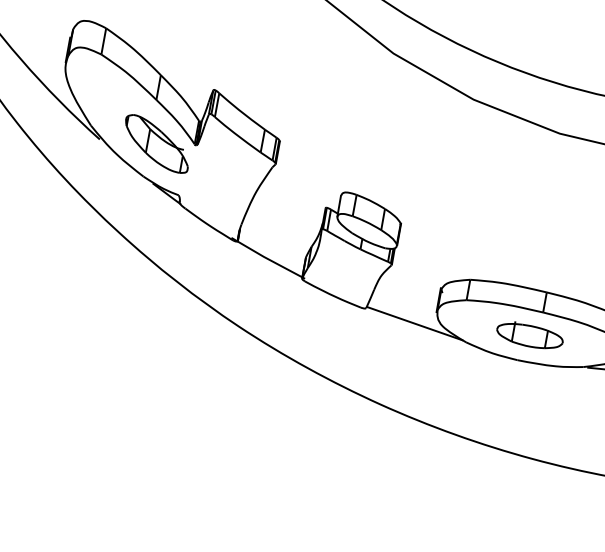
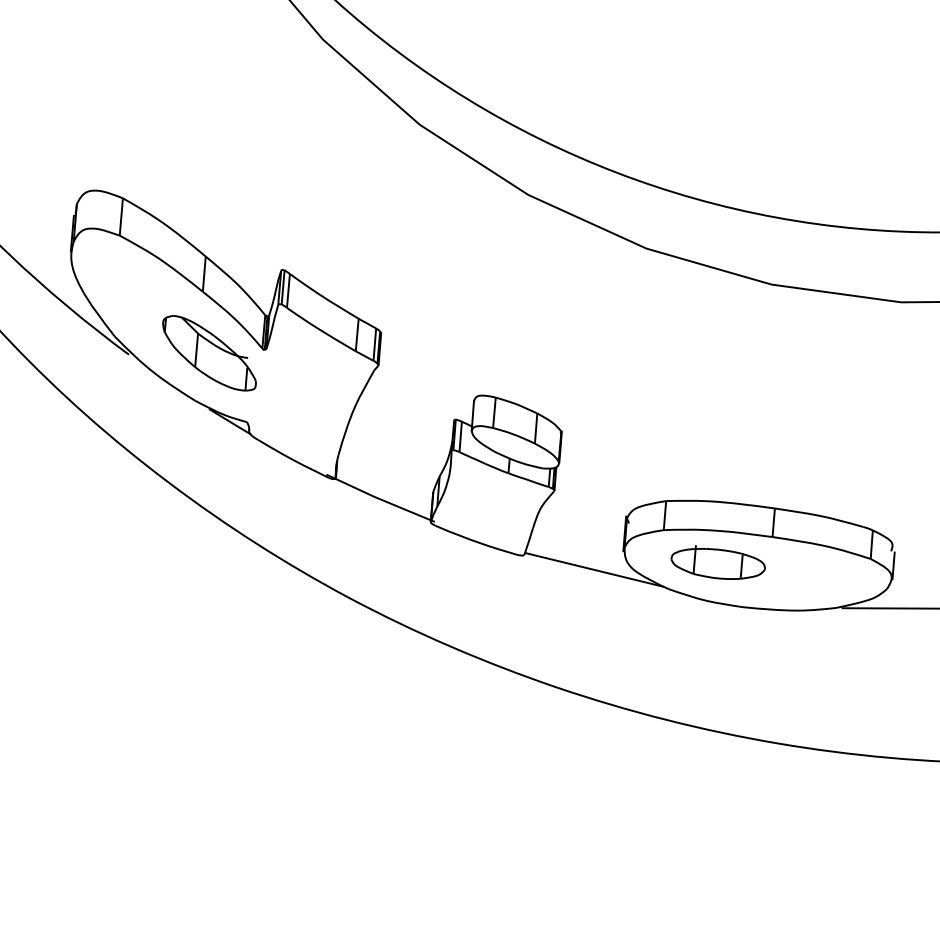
part: (529, 335) -> (717, 562), moved

